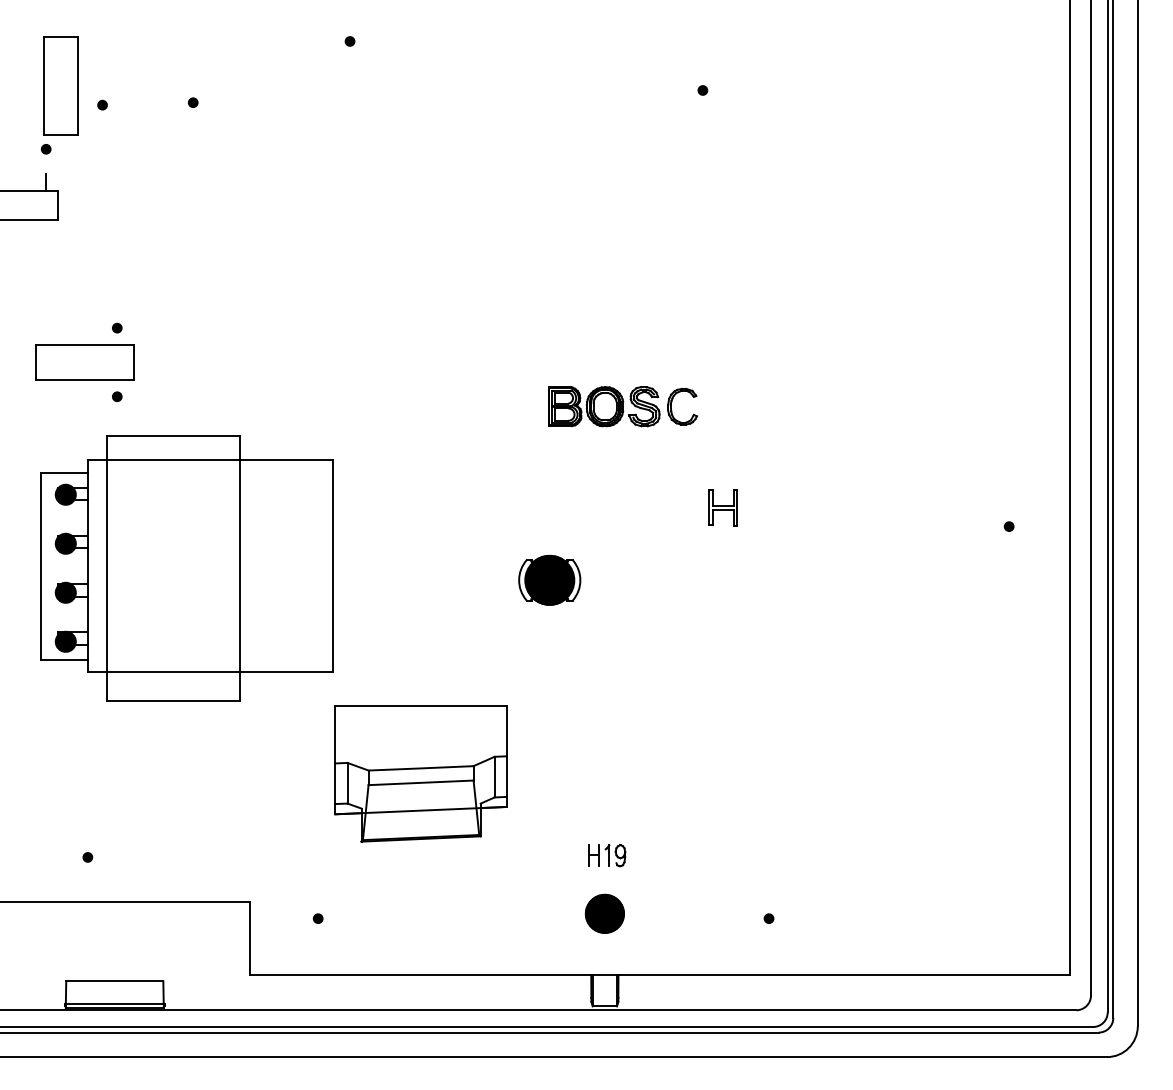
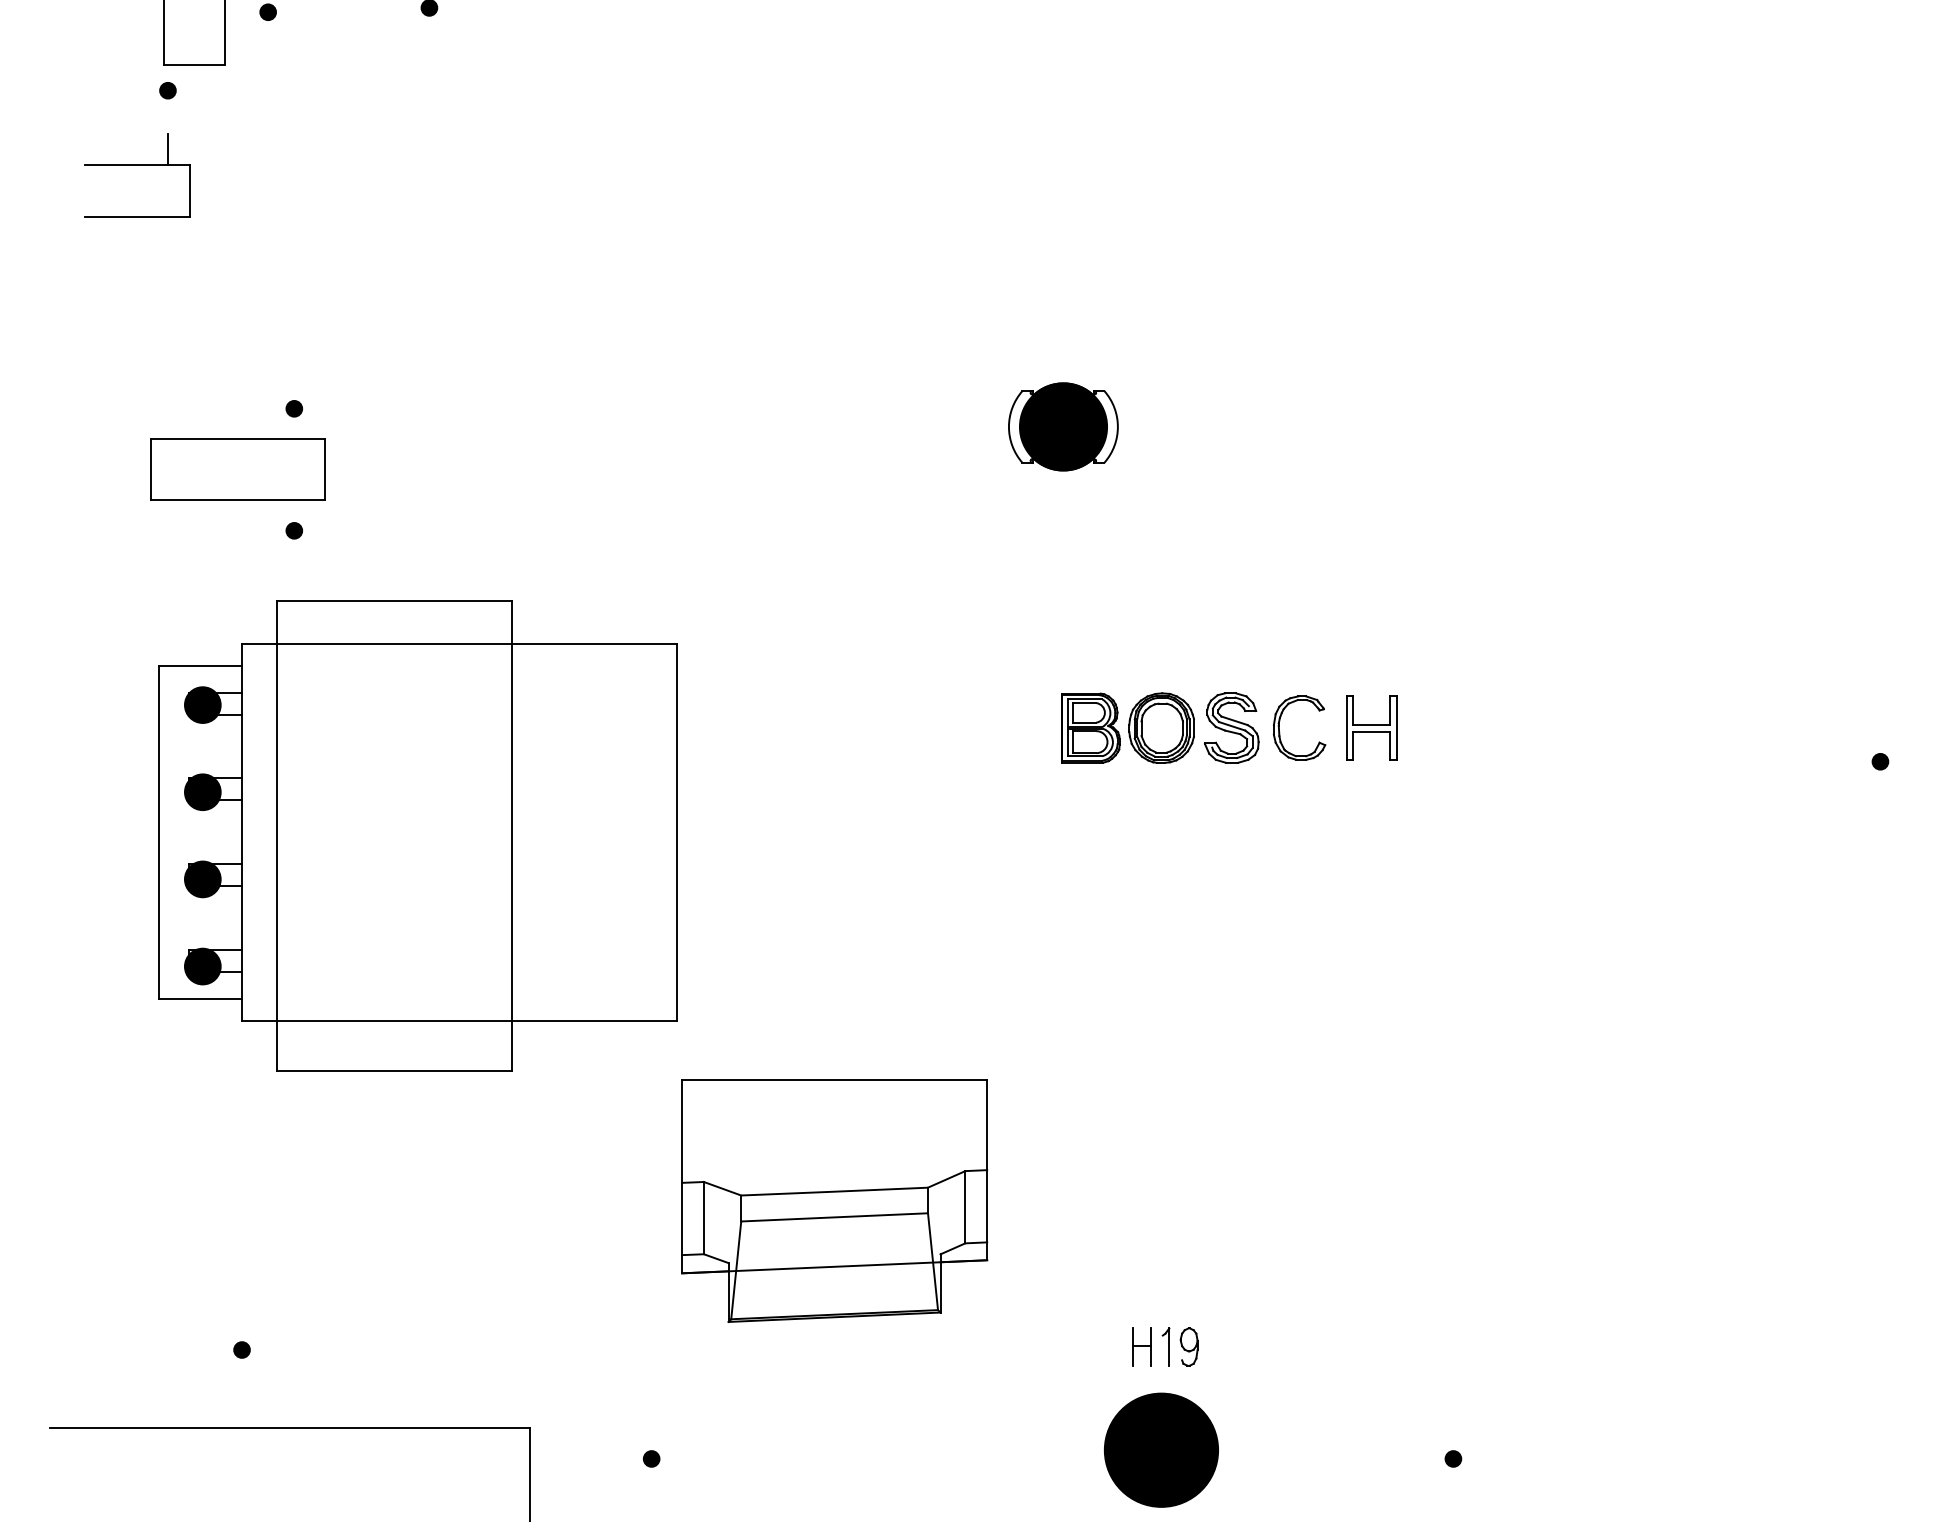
part: (622, 406) -> (1192, 727), moved
part: (549, 579) -> (1062, 425), moved
part: (604, 913) -> (1160, 1449), size x1.67

